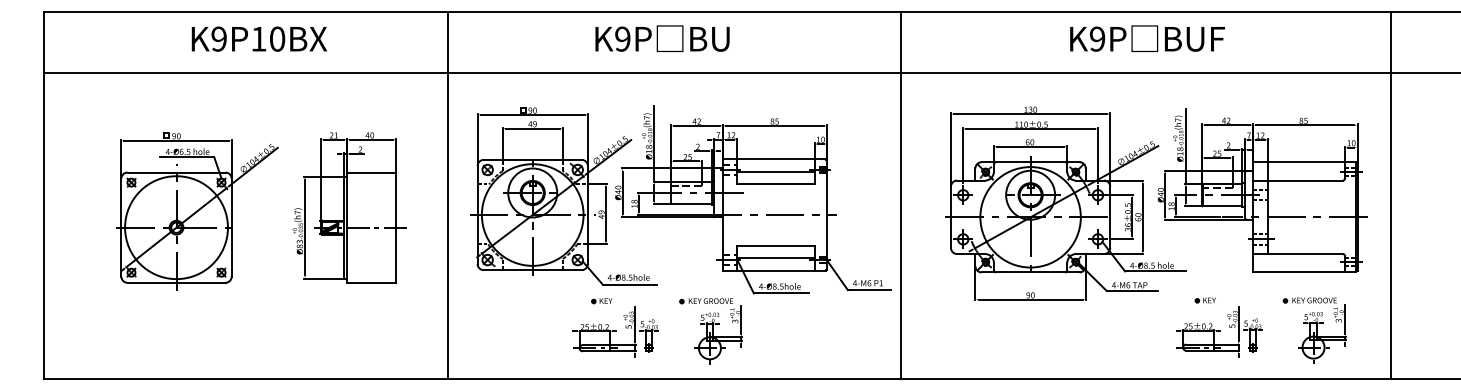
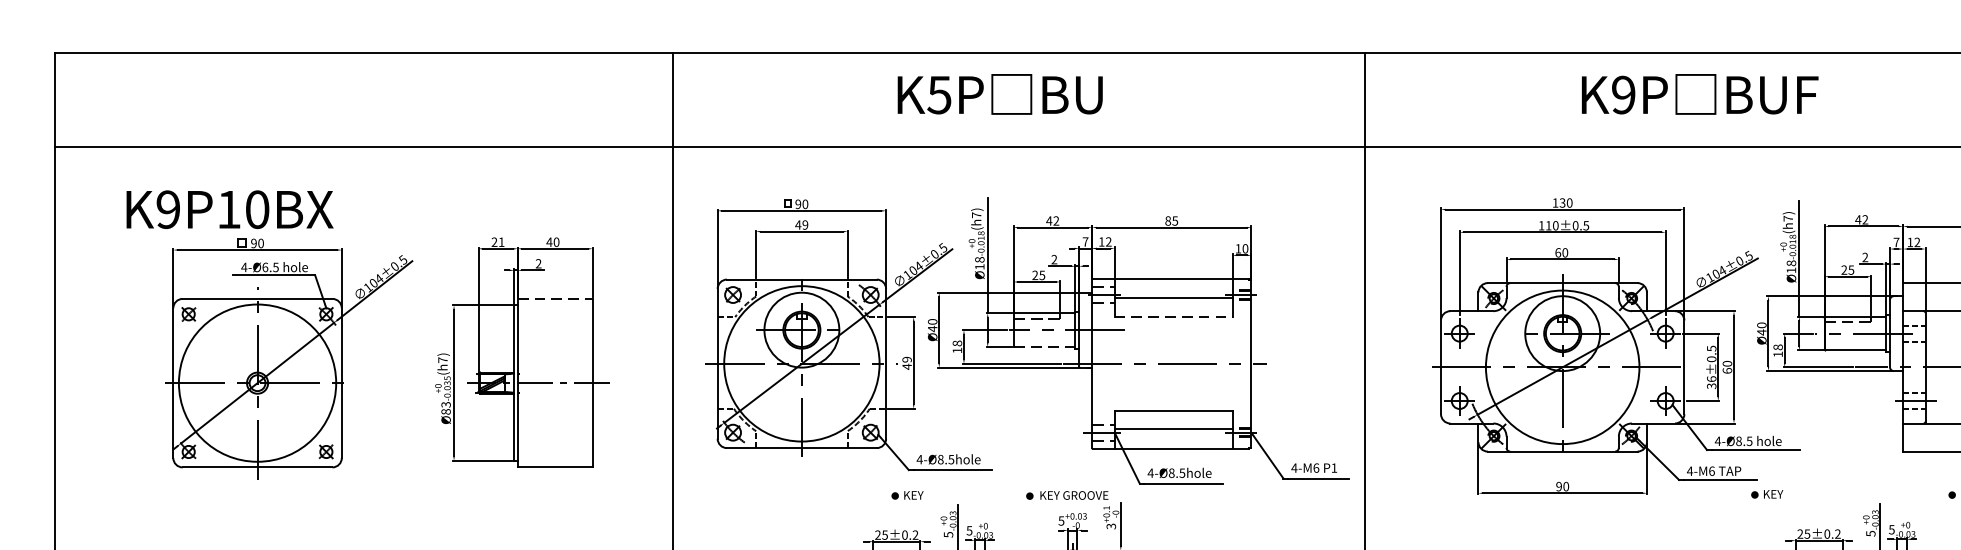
text: (259, 38) -> (230, 208), moved
text: (622, 38) -> (939, 94), K9P -> K5P
text: (1147, 38) -> (1700, 94), moved
line: (371, 172) -> (555, 298), solid -> dashed
line: (776, 184) -> (1174, 317), solid -> dashed
line: (690, 204) -> (1042, 347), solid -> dashed
part: (1204, 300) -> (1765, 494), moved

